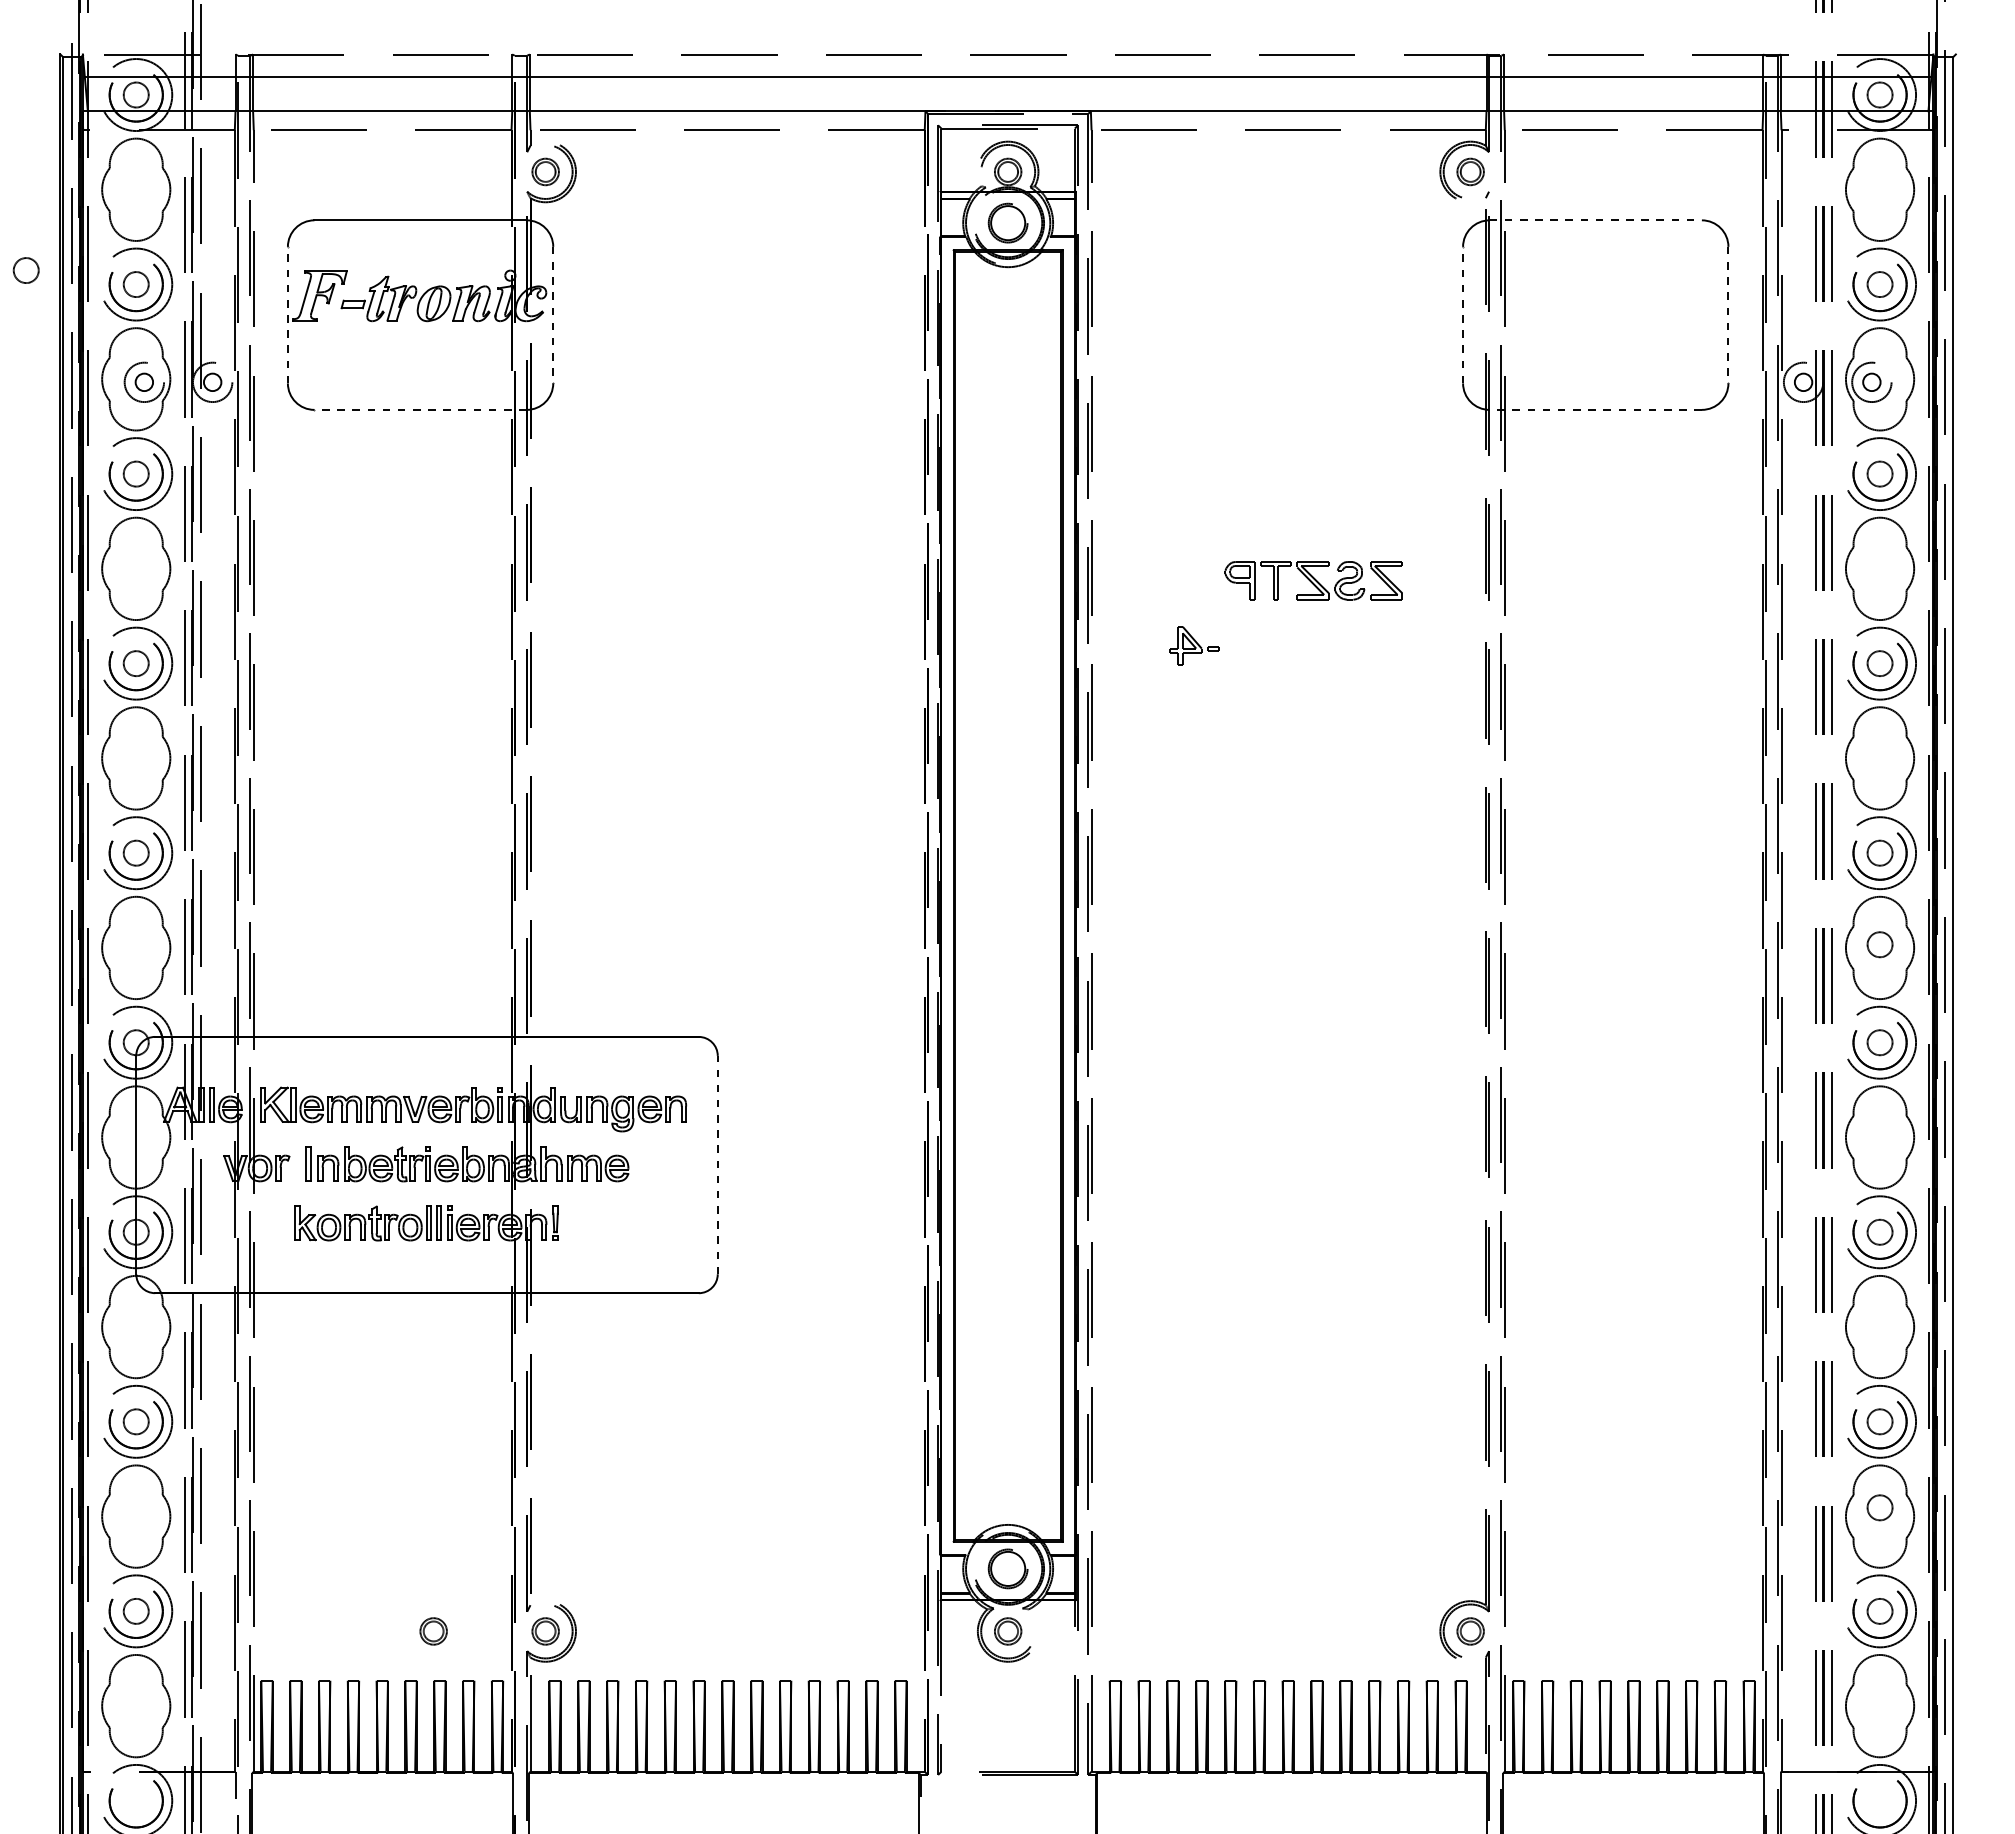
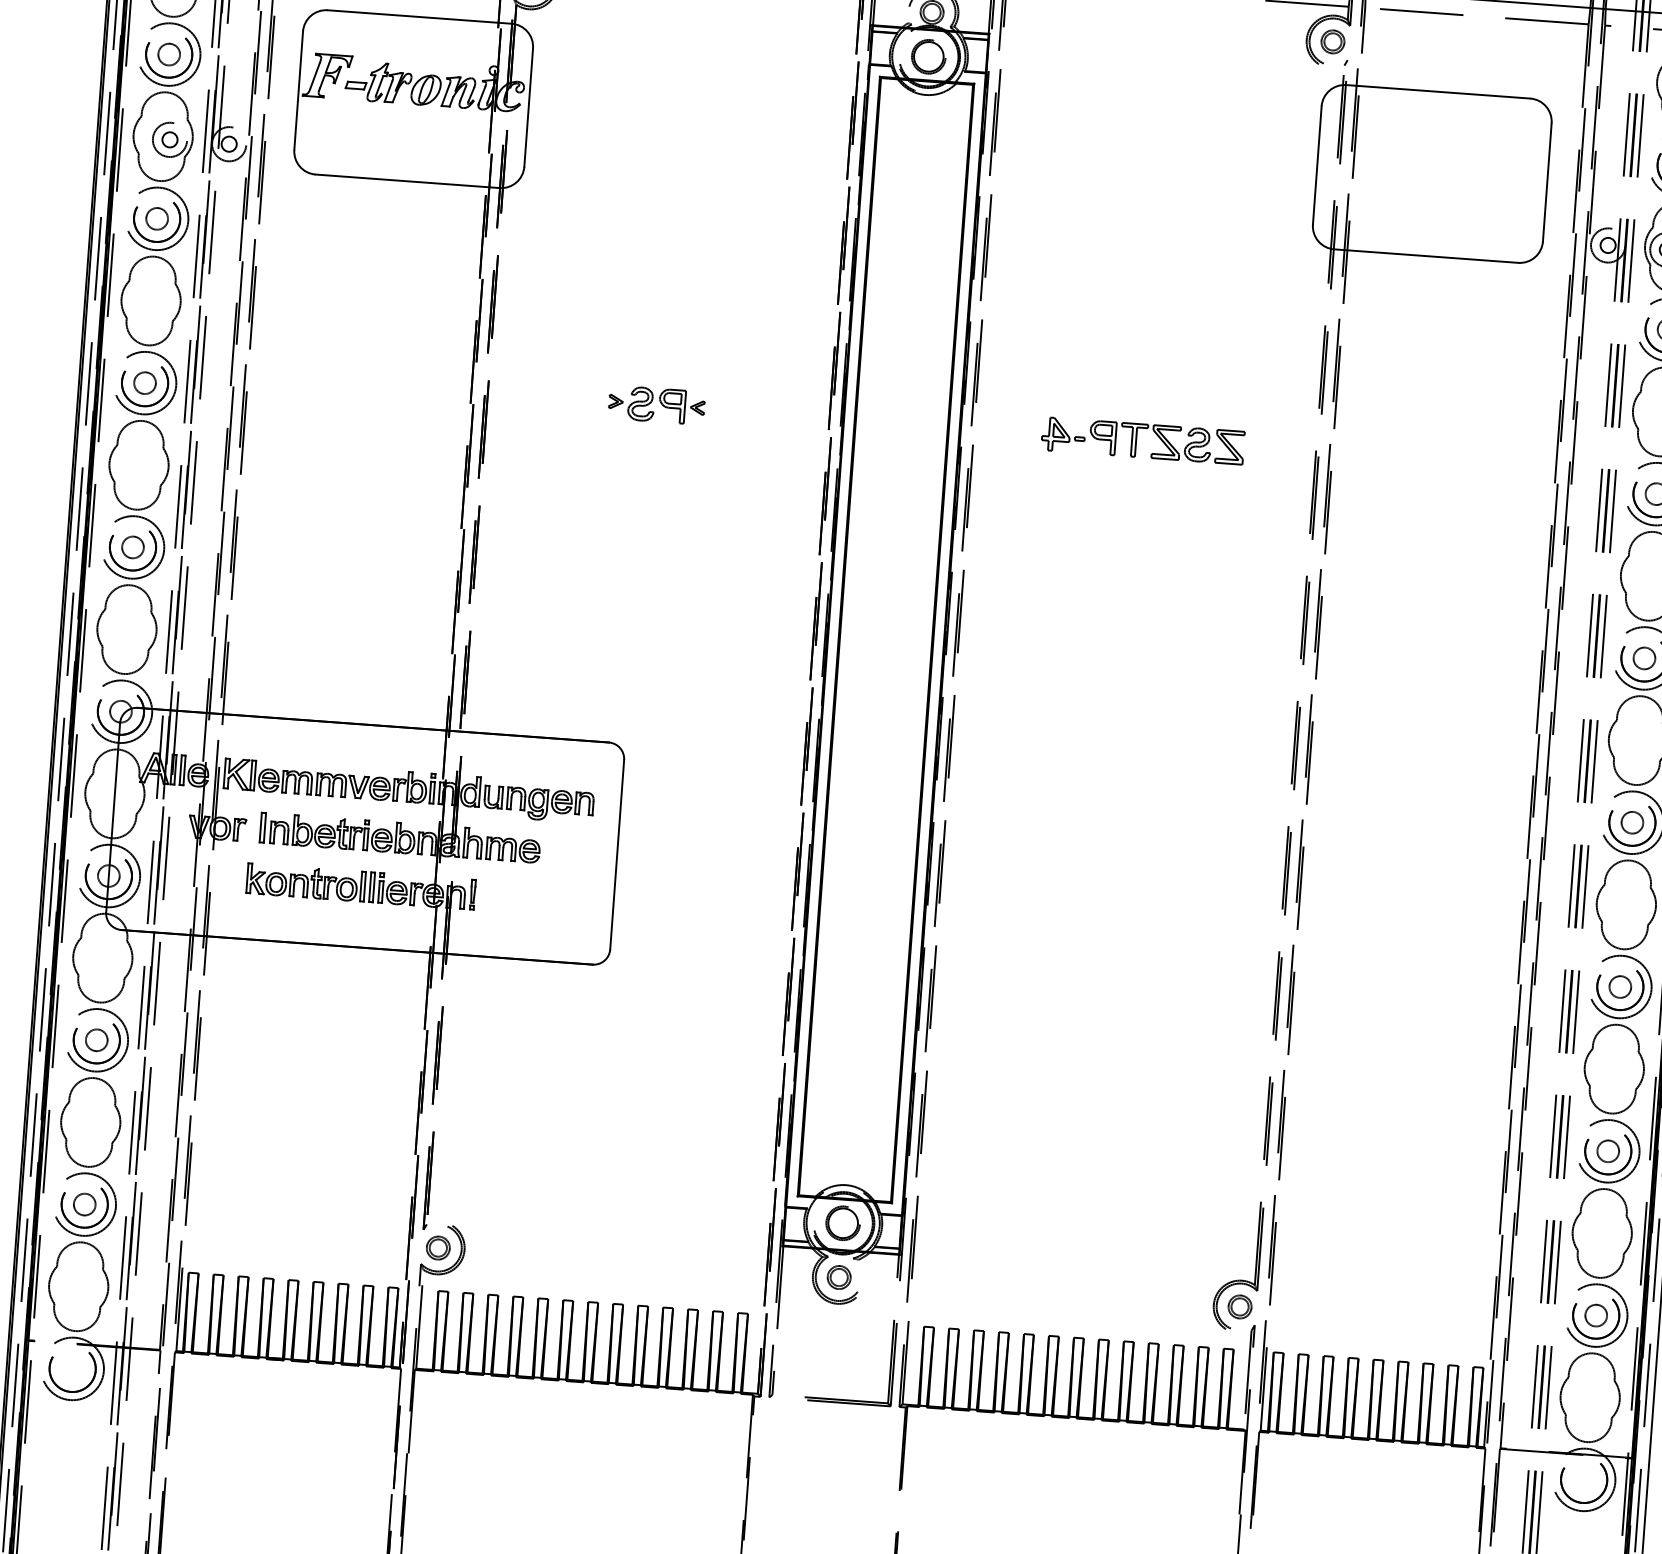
line: (1596, 220) -> (1438, 91), dashed -> solid
circle: (25, 270) -> (74, 35), removed
line: (287, 314) -> (298, 90), dashed -> solid
line: (1463, 314) -> (1317, 165), dashed -> solid
line: (553, 315) -> (528, 107), dashed -> solid
line: (1728, 315) -> (1547, 182), dashed -> solid
line: (420, 409) -> (407, 180), dashed -> solid
line: (1595, 409) -> (1426, 255), dashed -> solid
part: (1313, 580) -> (1166, 442), moved
part: (725, 645) -> (656, 404), added
circle: (1879, 944) -> (1638, 737), removed
line: (717, 1164) -> (616, 854), dashed -> solid
circle: (1879, 1507) -> (1602, 1225), removed
part: (433, 1631) -> (341, 1240), removed

